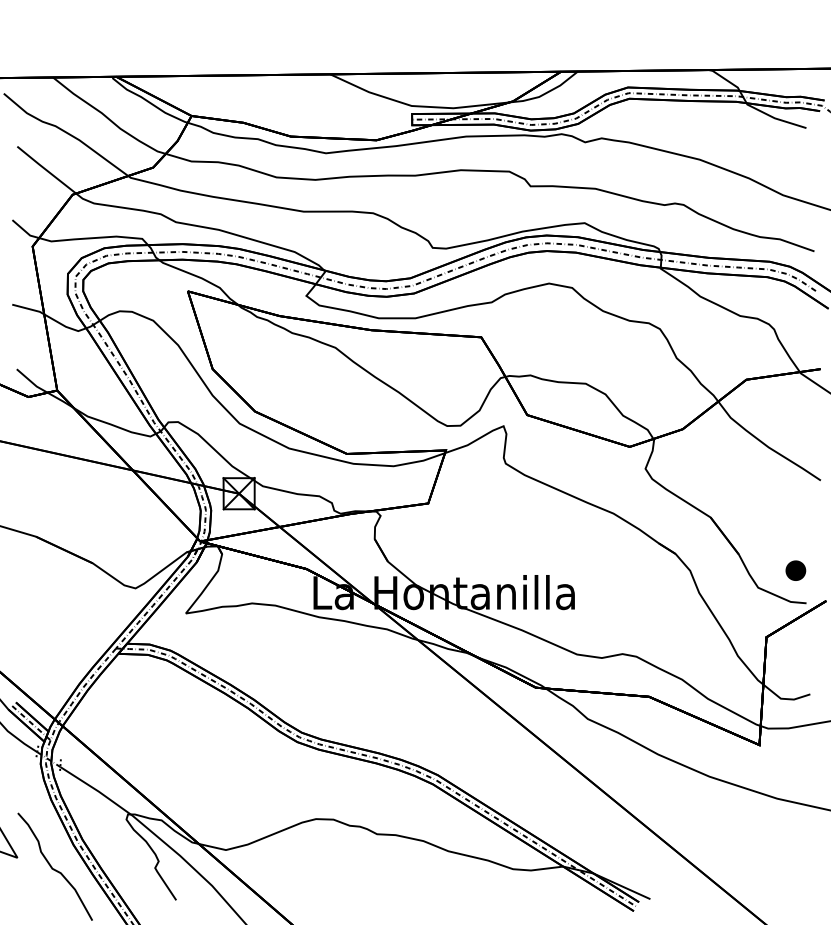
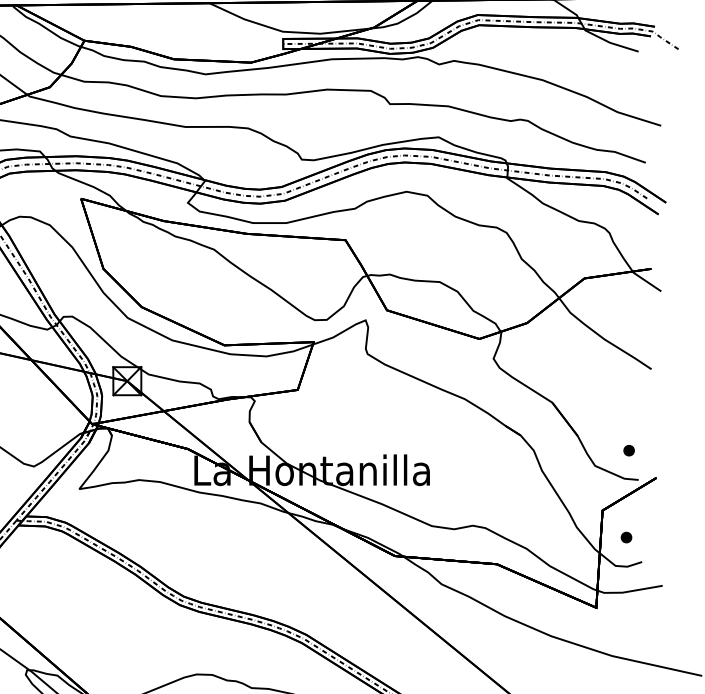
part: (795, 570) -> (628, 450), size x0.62
part: (792, 666) -> (626, 536), added

